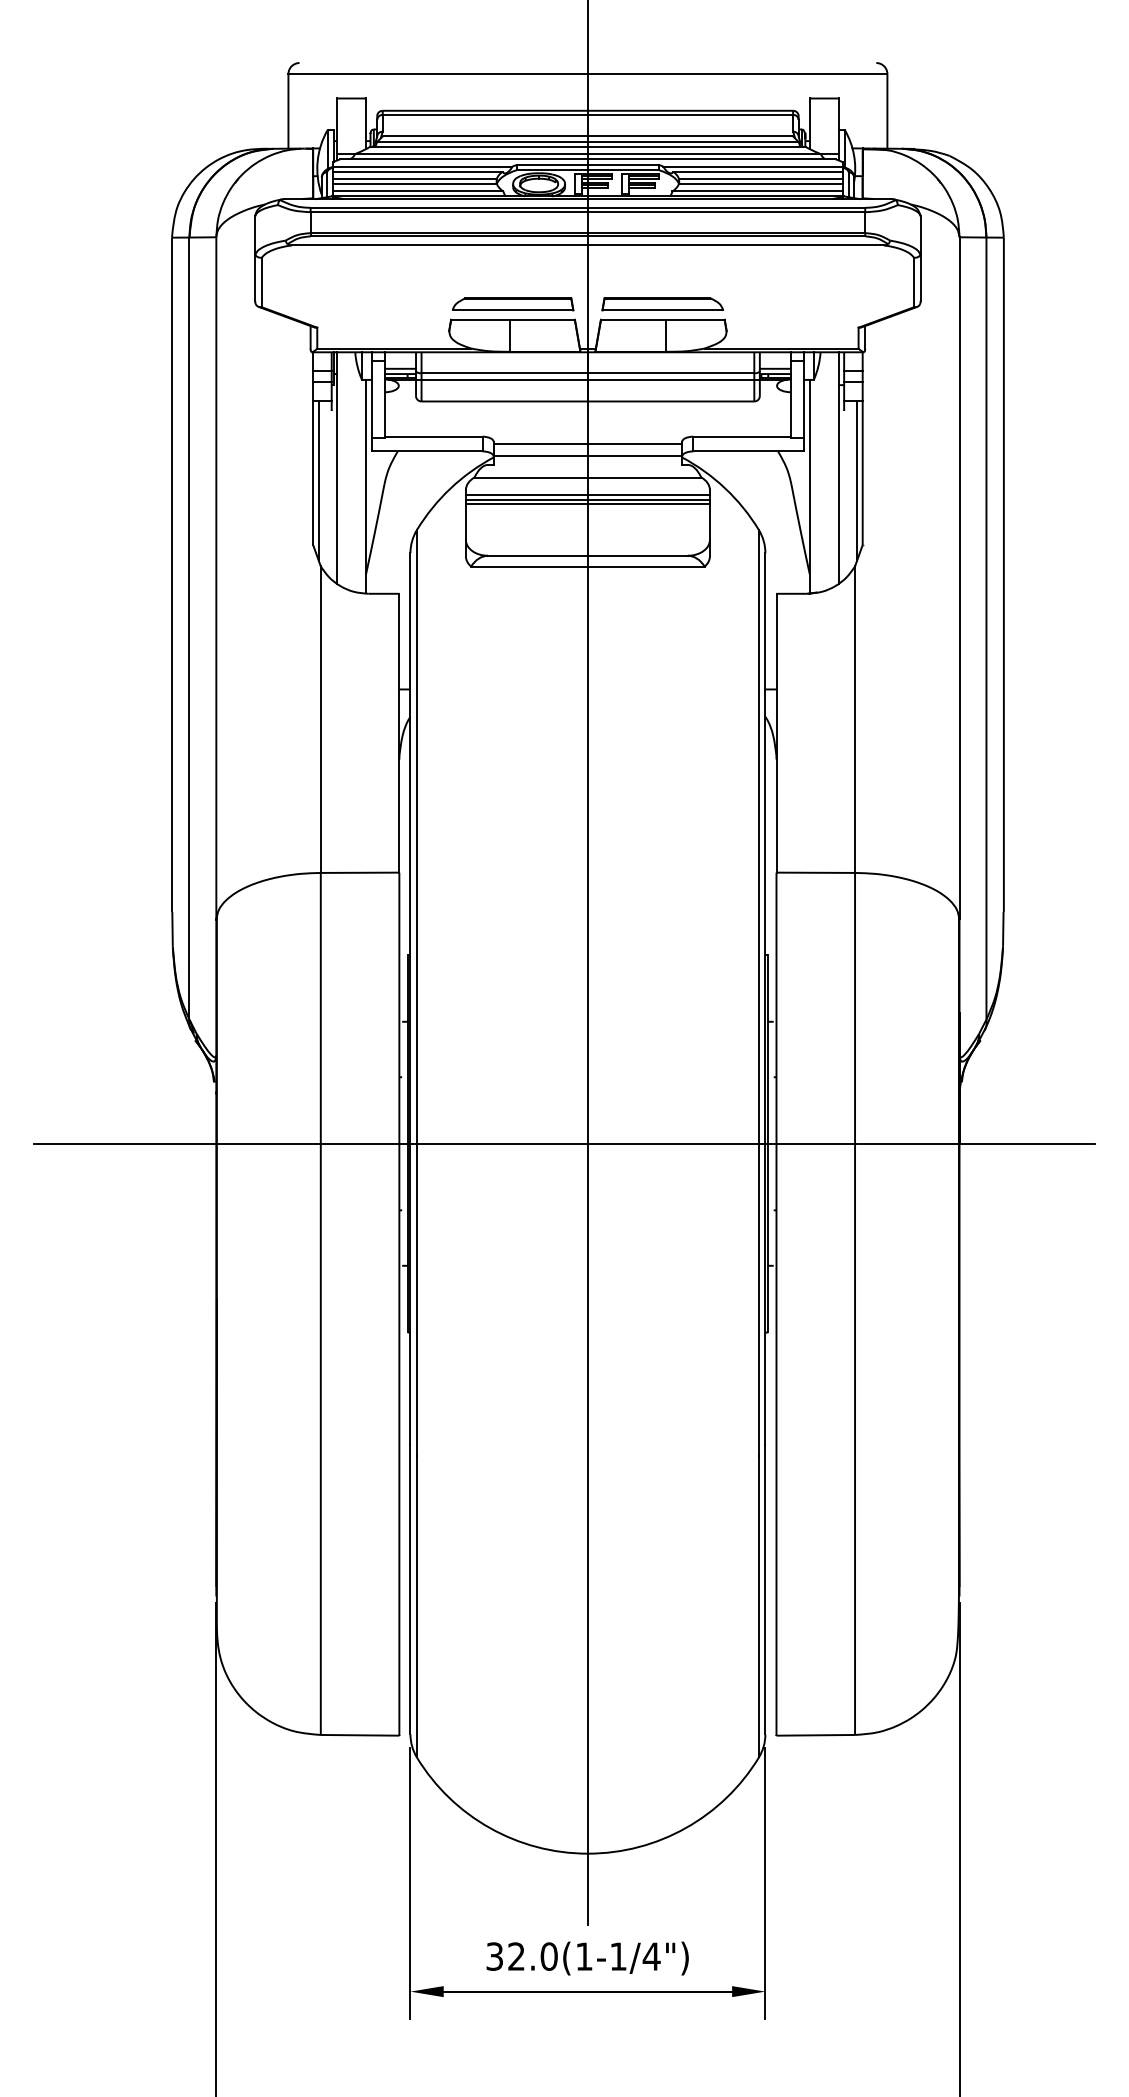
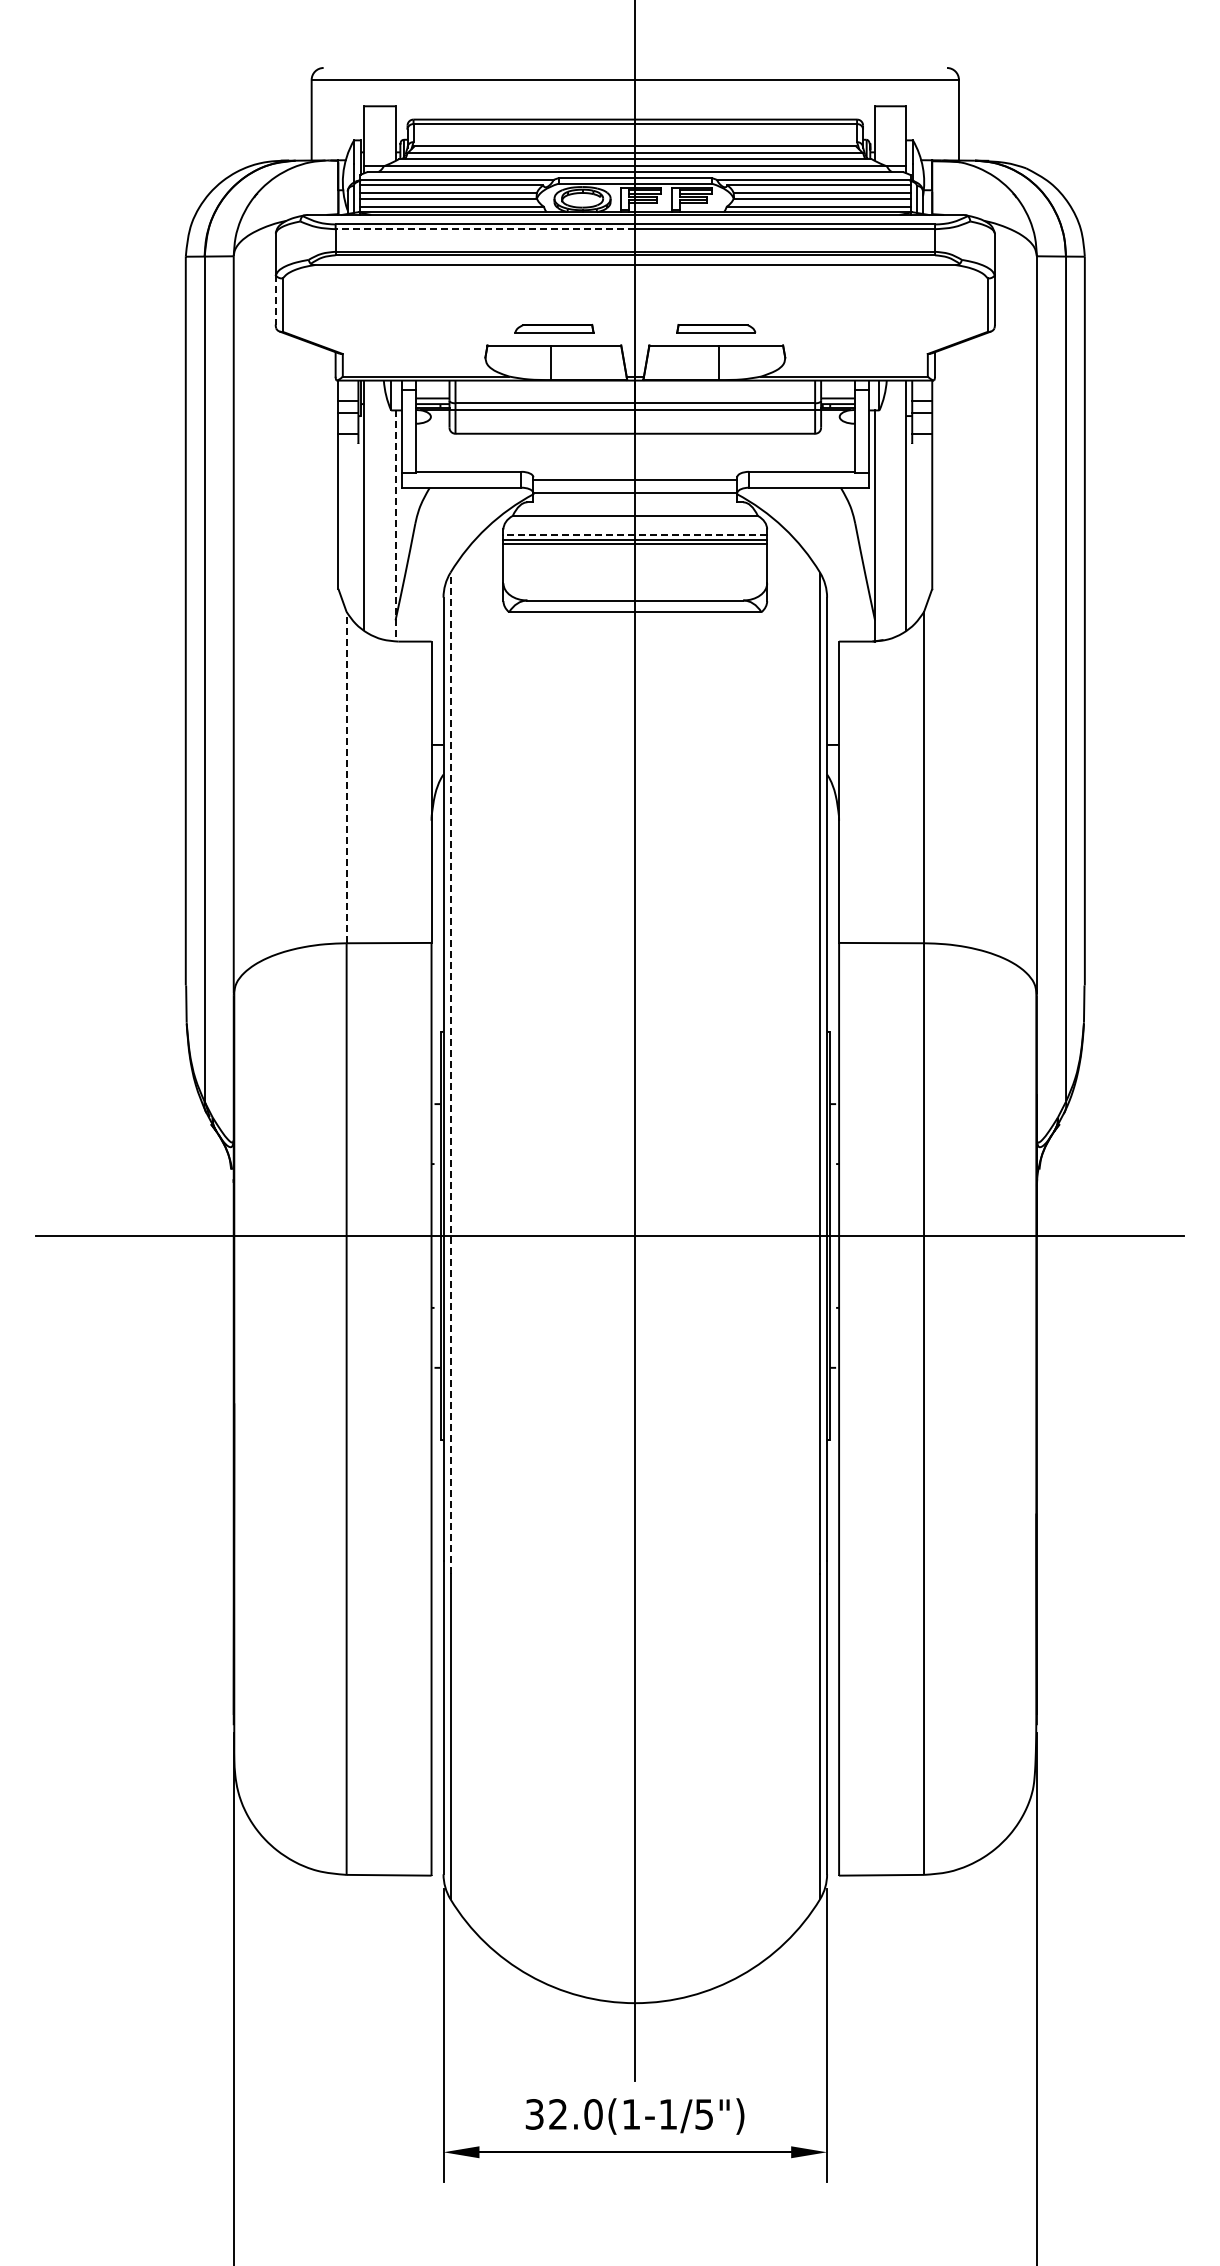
line: (449, 212) -> (485, 229), solid -> dashed
line: (254, 277) -> (275, 299), solid -> dashed
part: (513, 304) -> (554, 328), size x0.6
part: (663, 304) -> (716, 328), size x0.6
line: (318, 480) -> (344, 519), removed
line: (857, 480) -> (926, 519), removed
line: (366, 487) -> (395, 526), solid -> dashed
line: (588, 495) -> (635, 535), solid -> dashed
line: (320, 719) -> (346, 777), solid -> dashed
line: (416, 993) -> (450, 1073), solid -> dashed
text: (651, 1956) -> (704, 2114), 32.0(1-1/4") -> 32.0(1-1/5")

